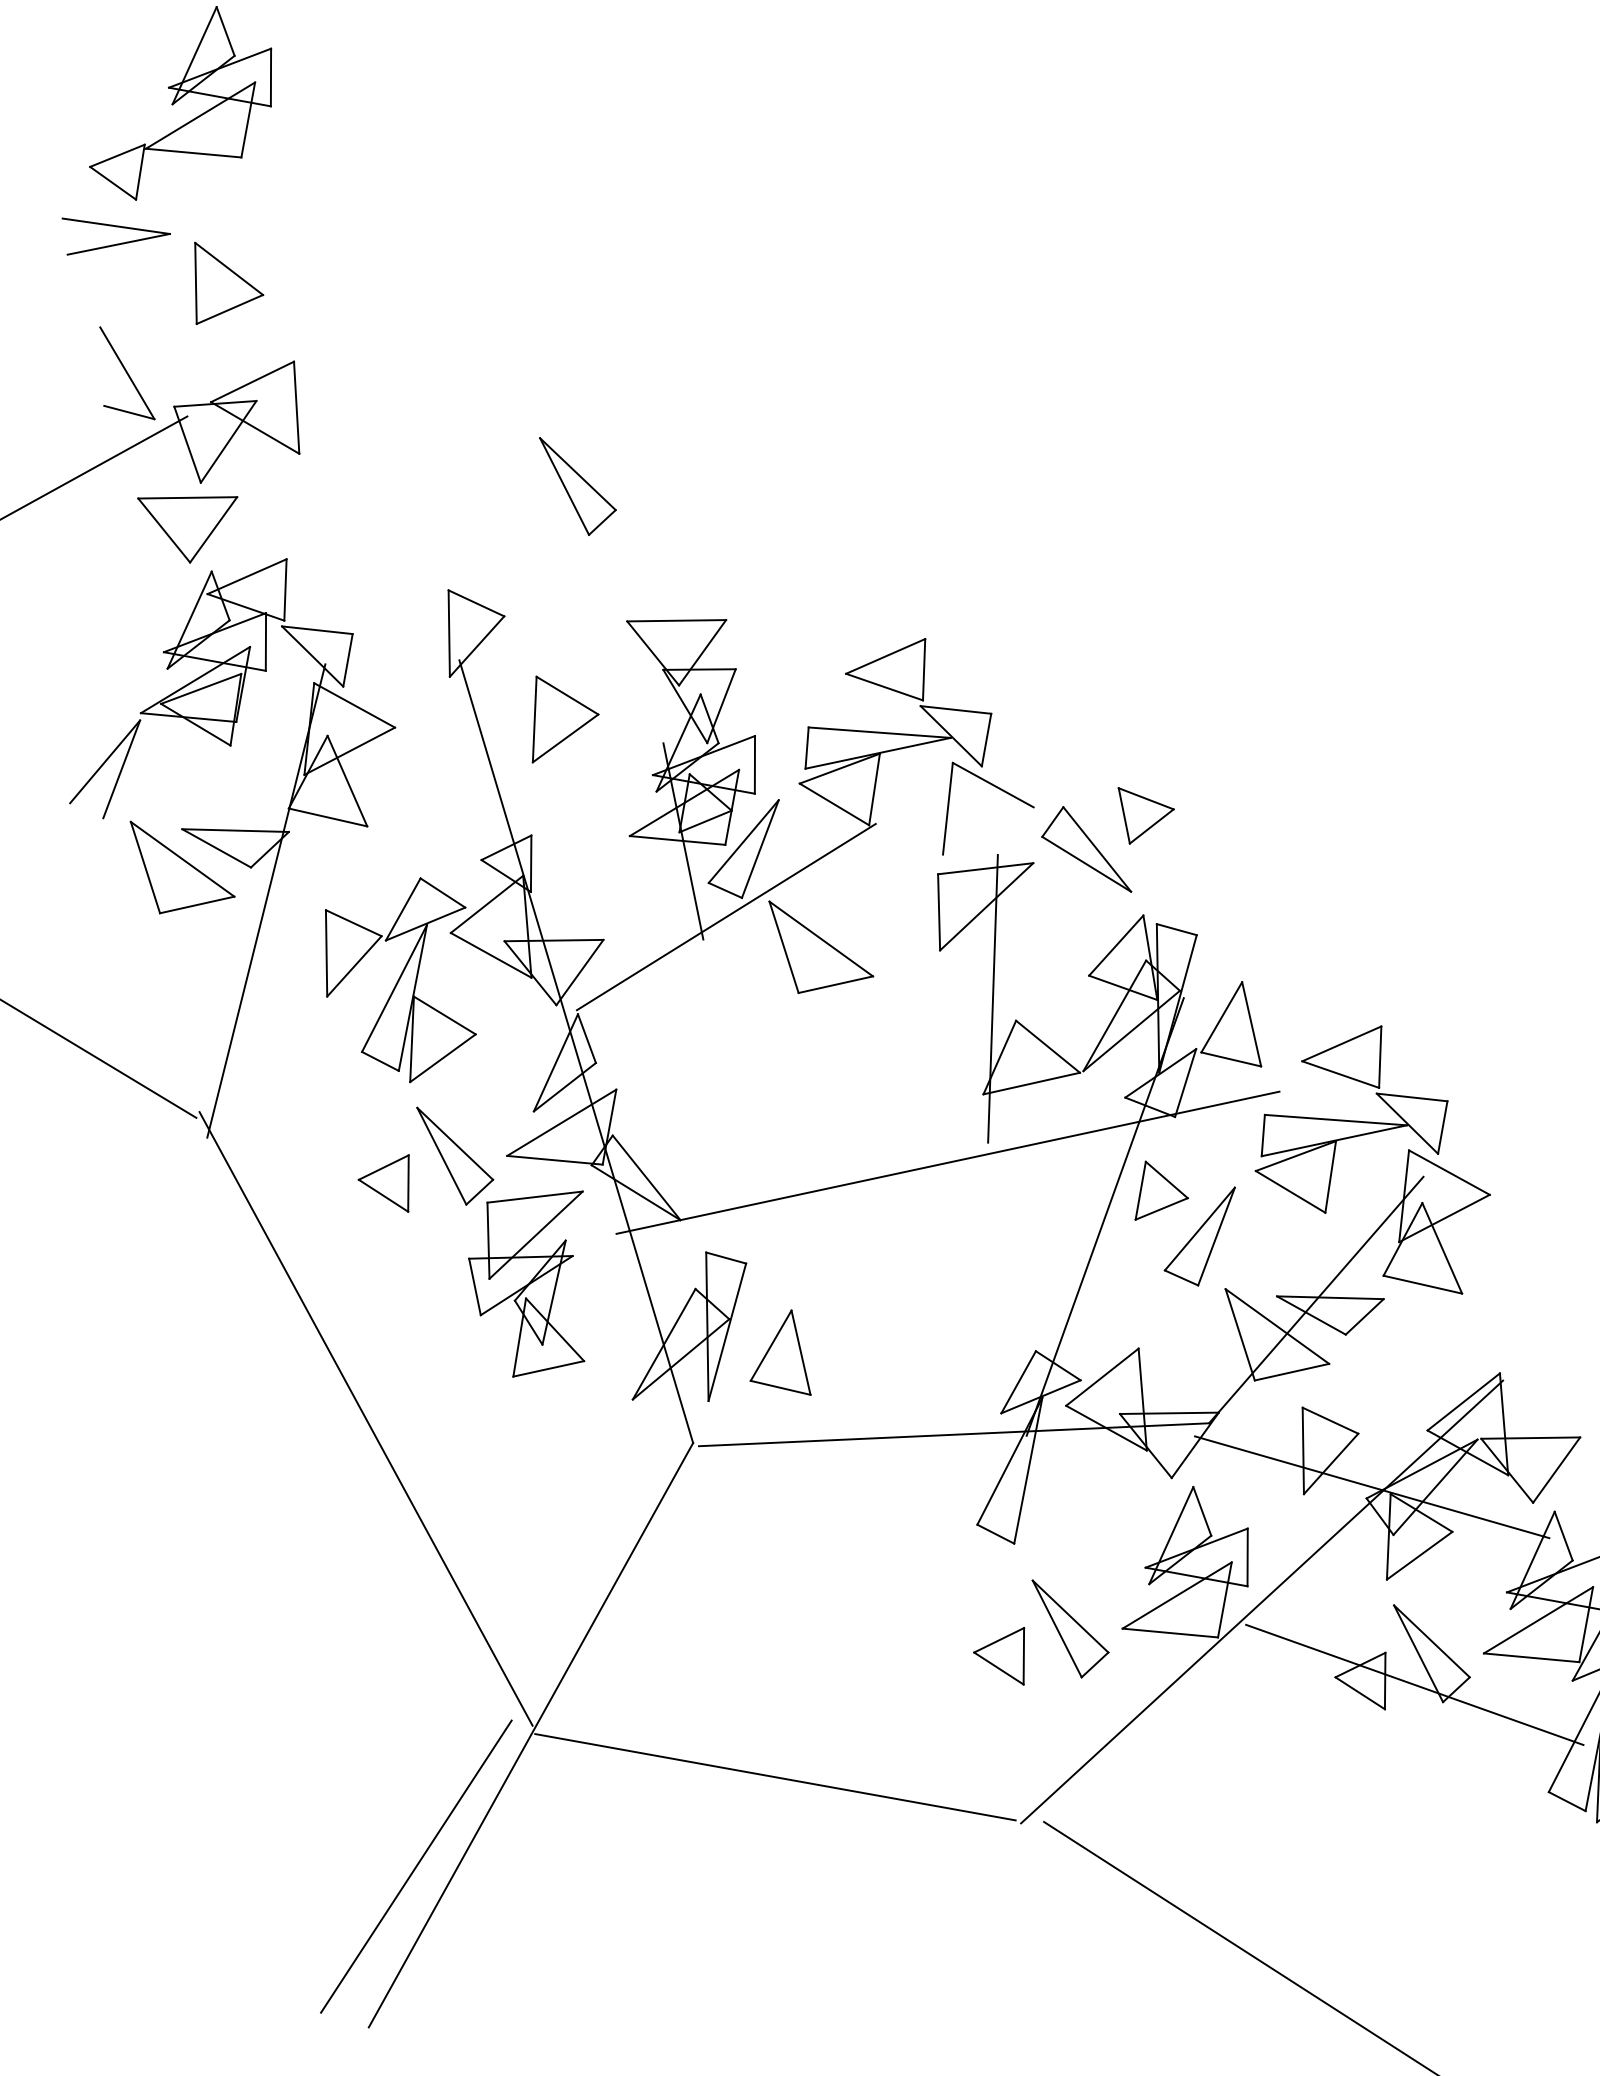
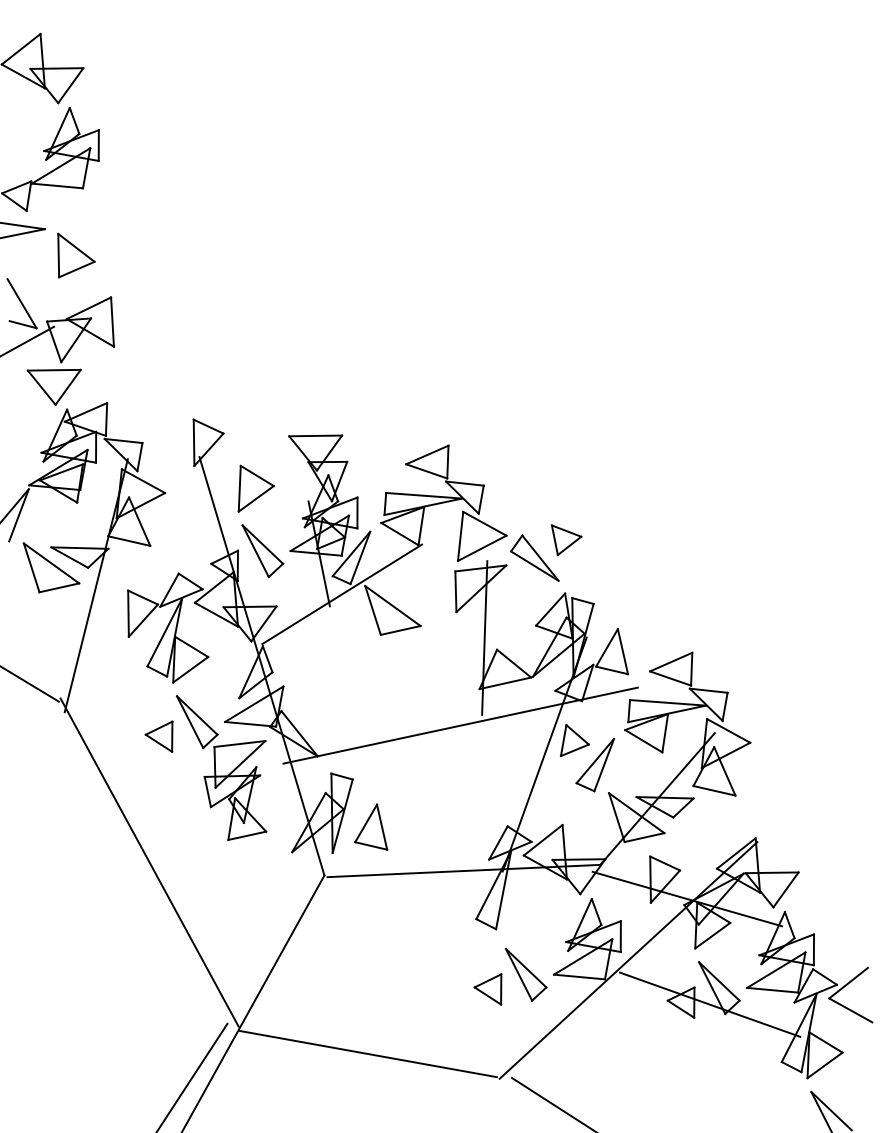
part: (577, 487) -> (262, 551), moved
line: (988, 829) -> (482, 547), added

